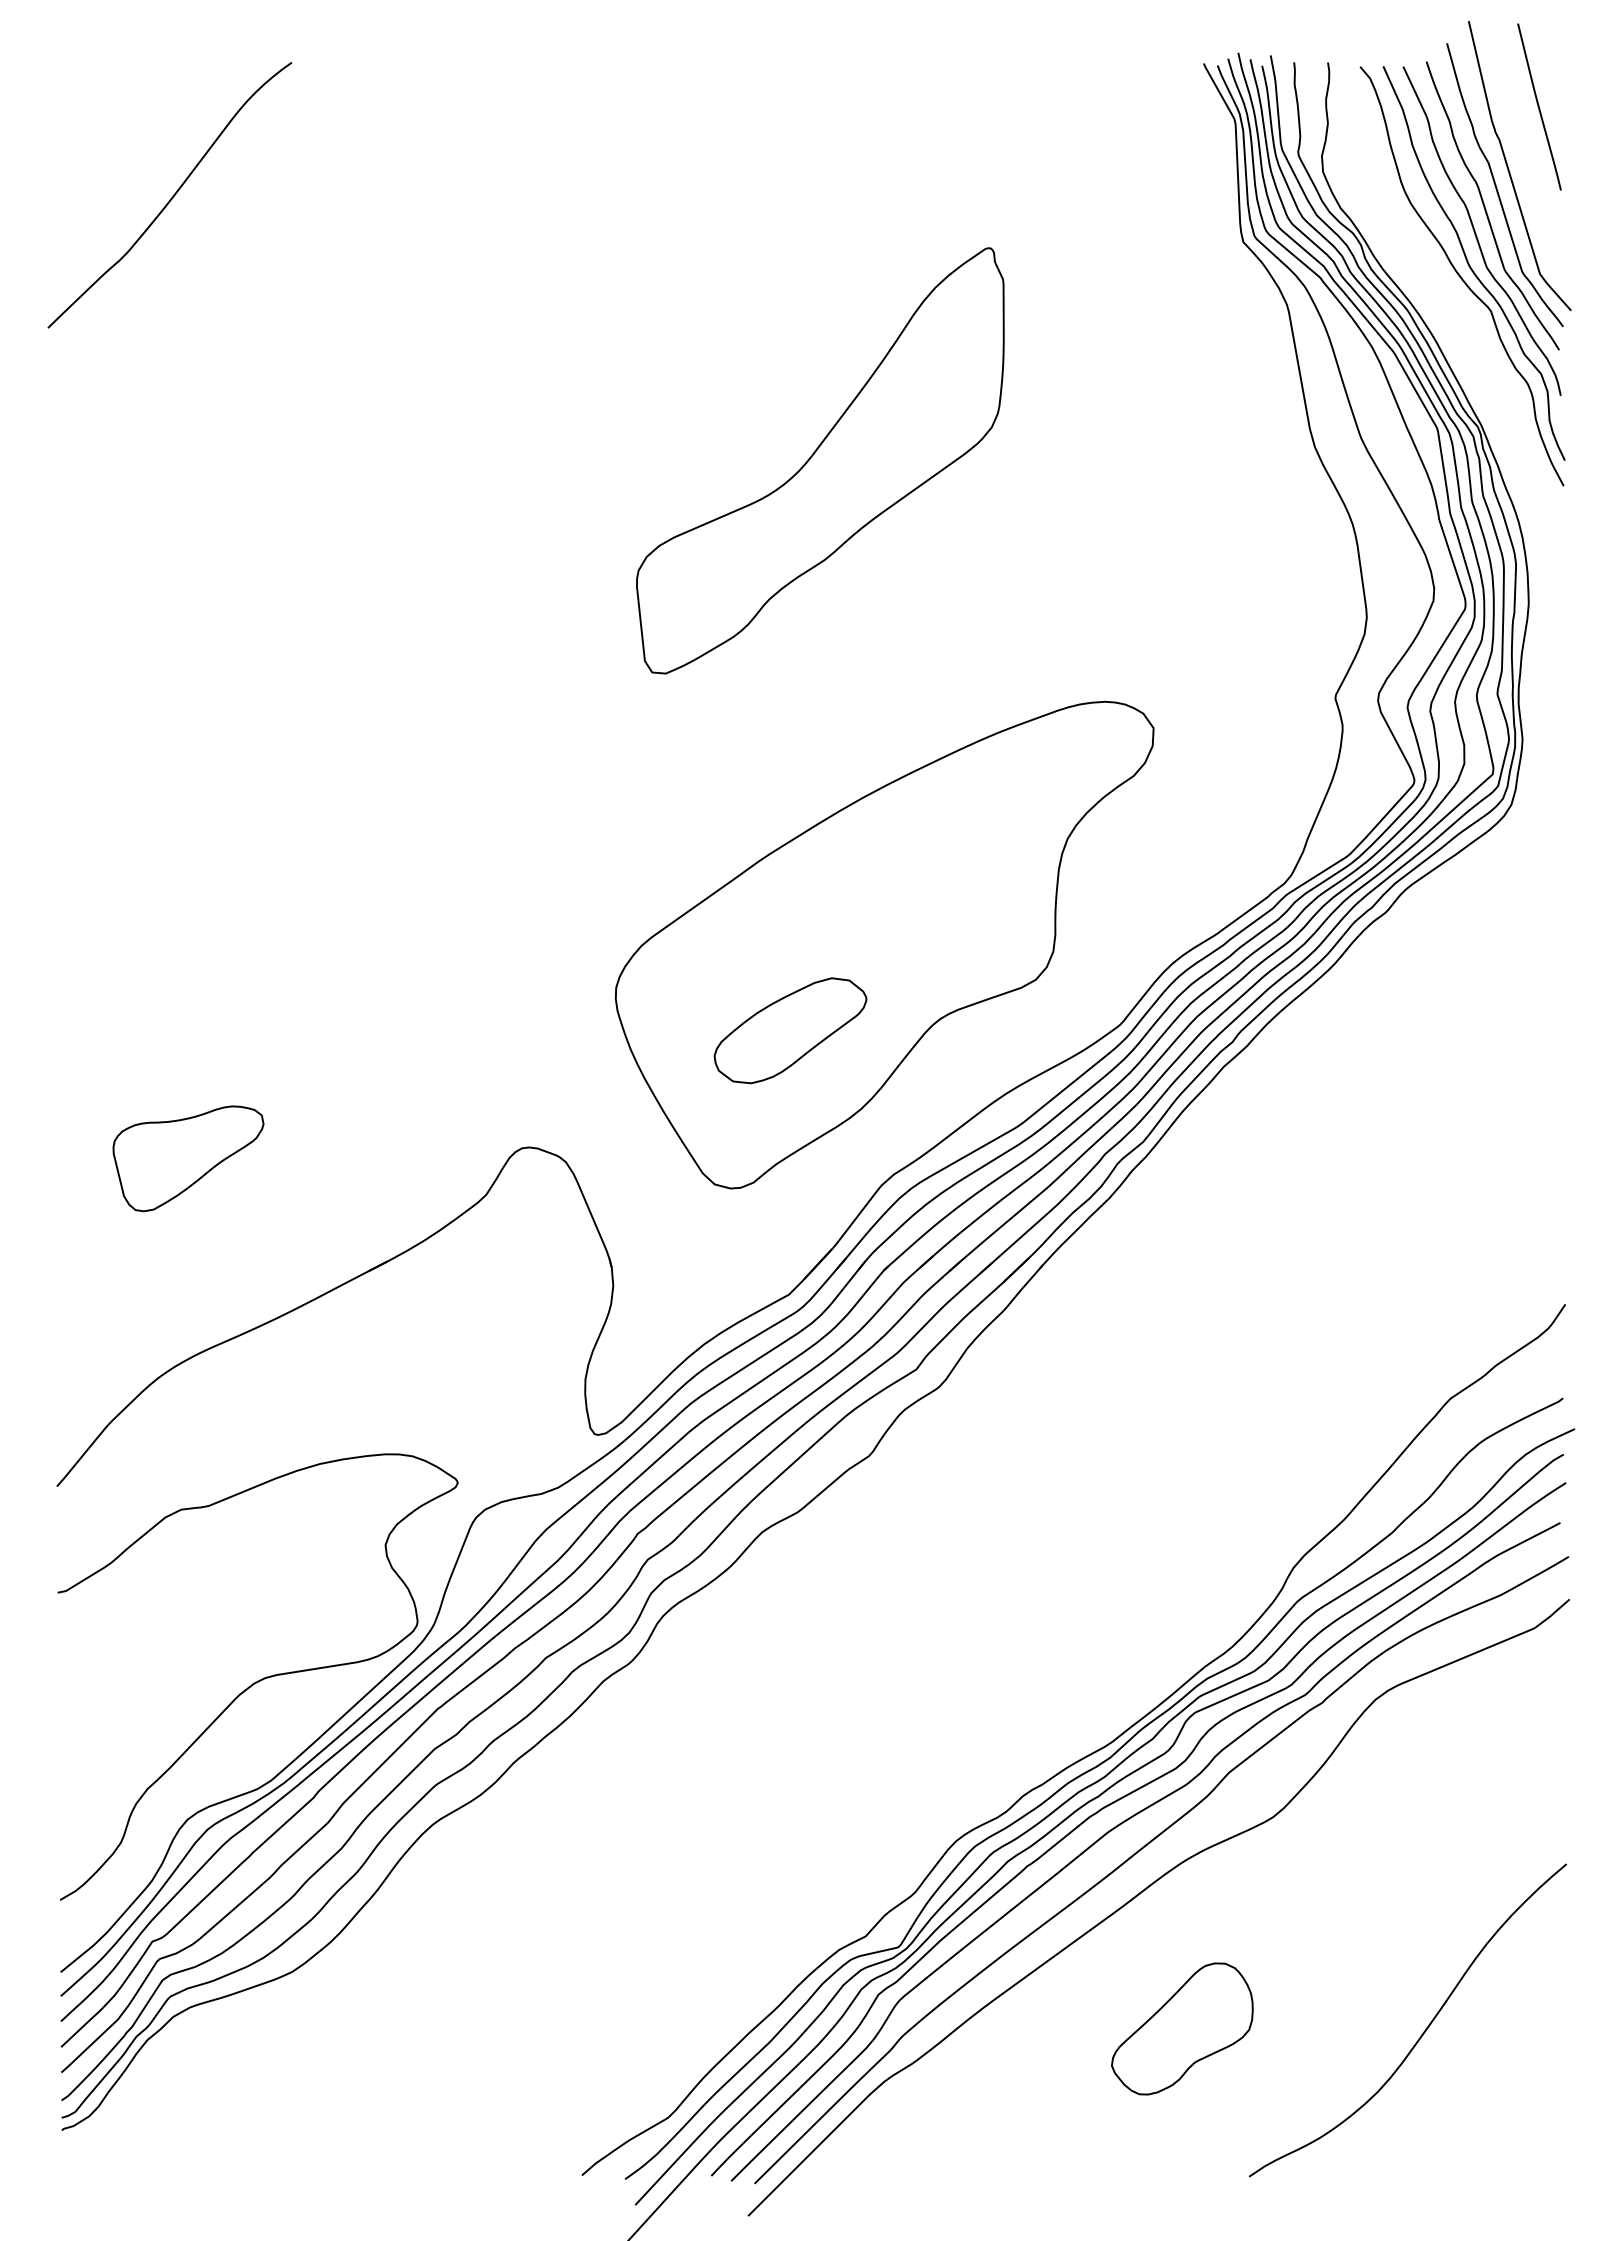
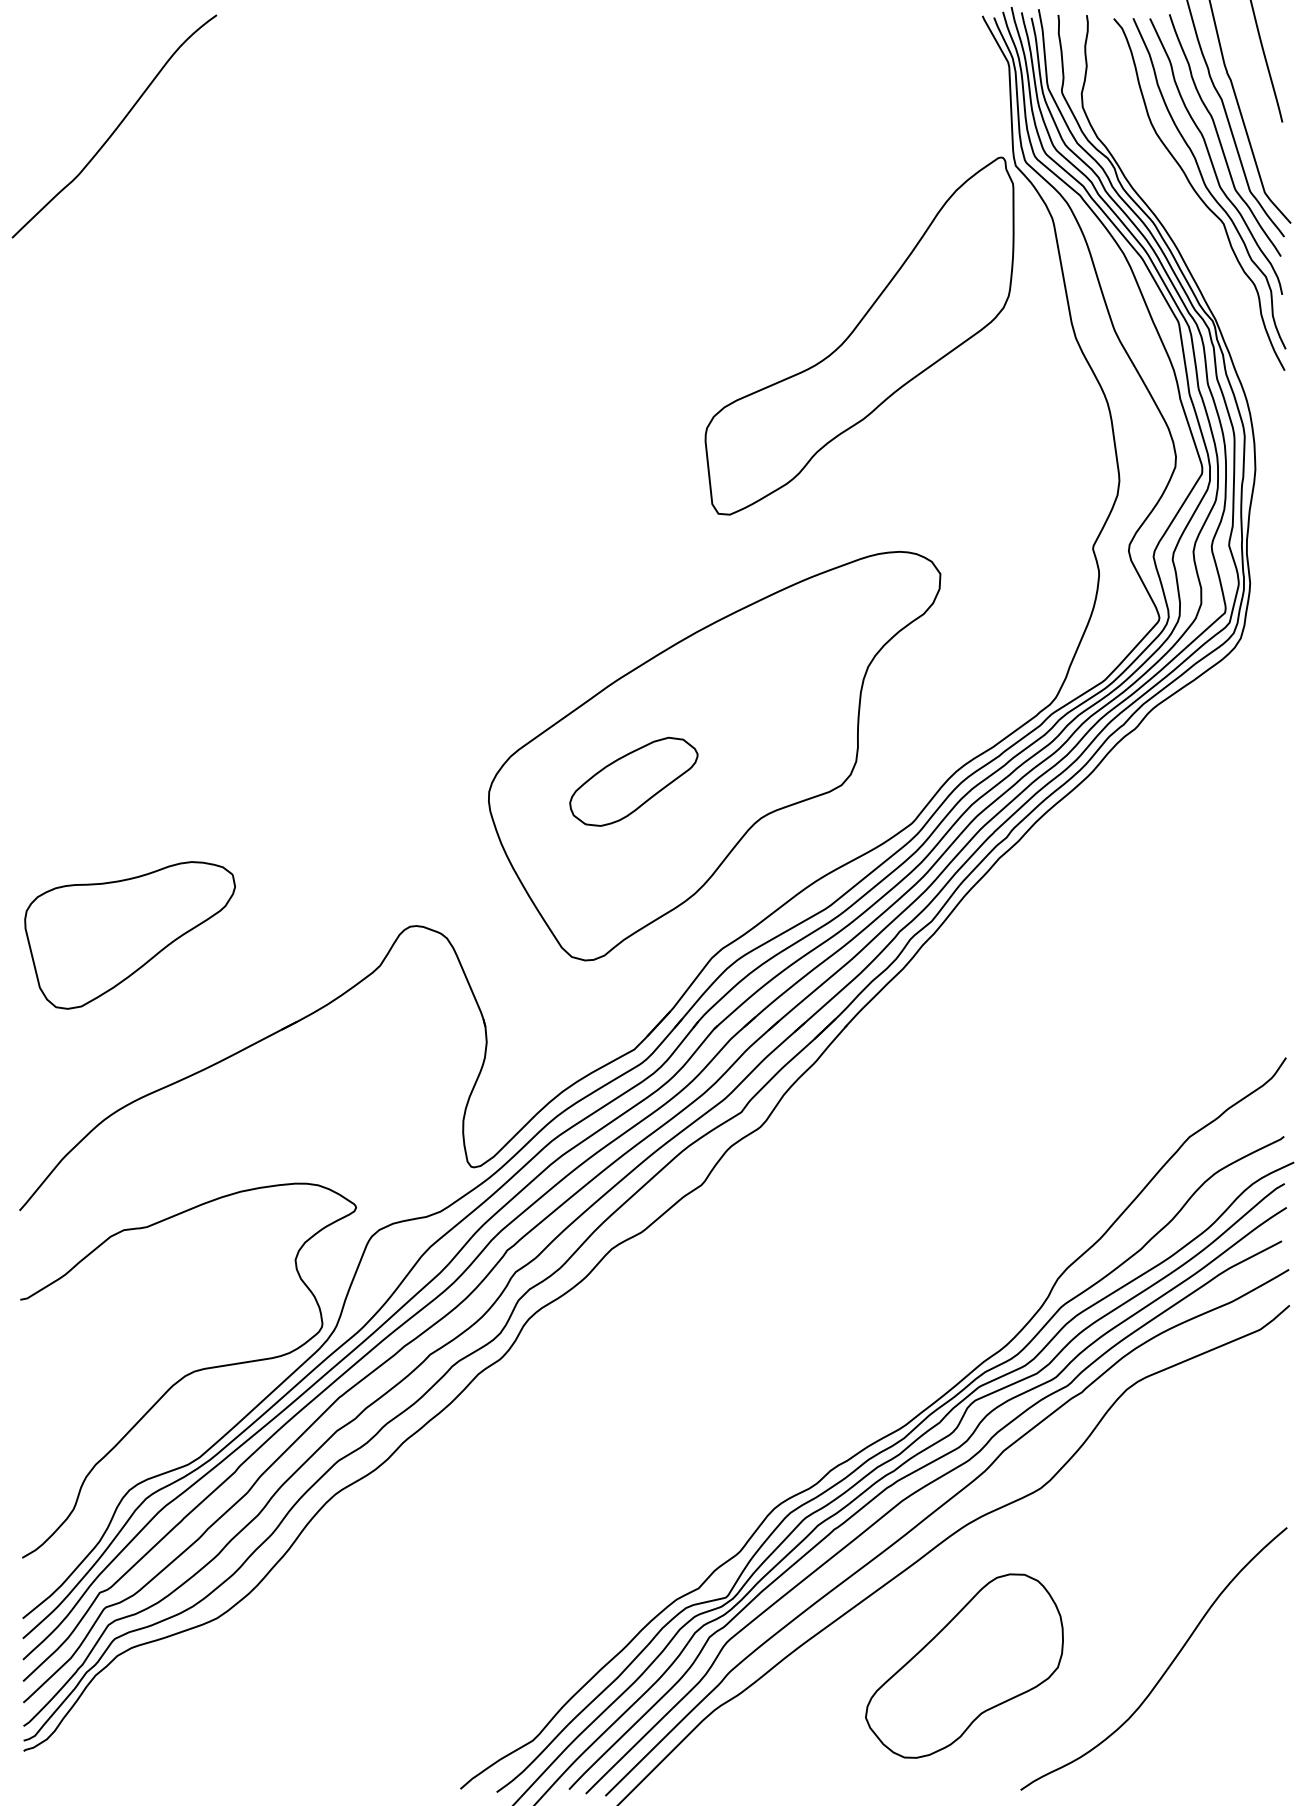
part: (820, 460) -> (859, 335), moved
part: (790, 1030) -> (633, 781), moved
part: (188, 1158) -> (130, 935), size x1.67
part: (1182, 2028) -> (964, 1665), size x1.67

